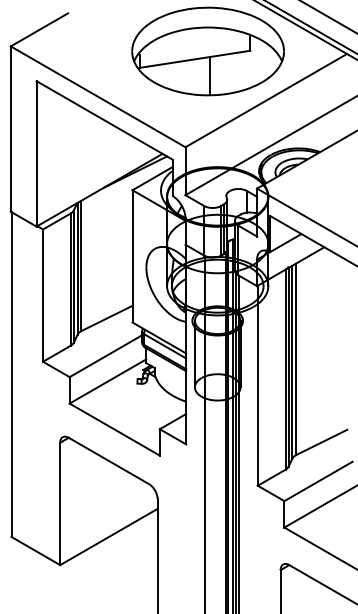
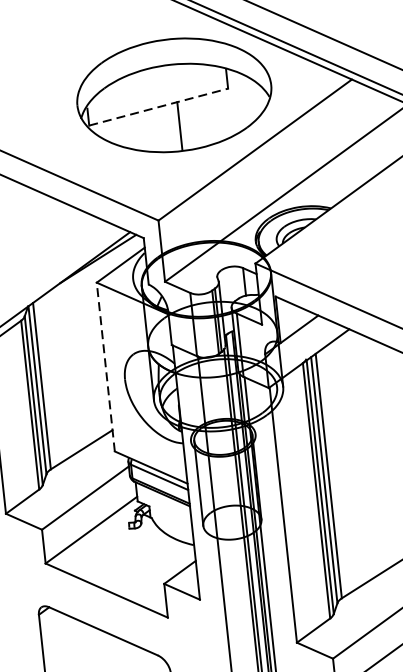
line: (195, 59) -> (159, 107), solid -> dashed
line: (132, 255) -> (105, 365), solid -> dashed

